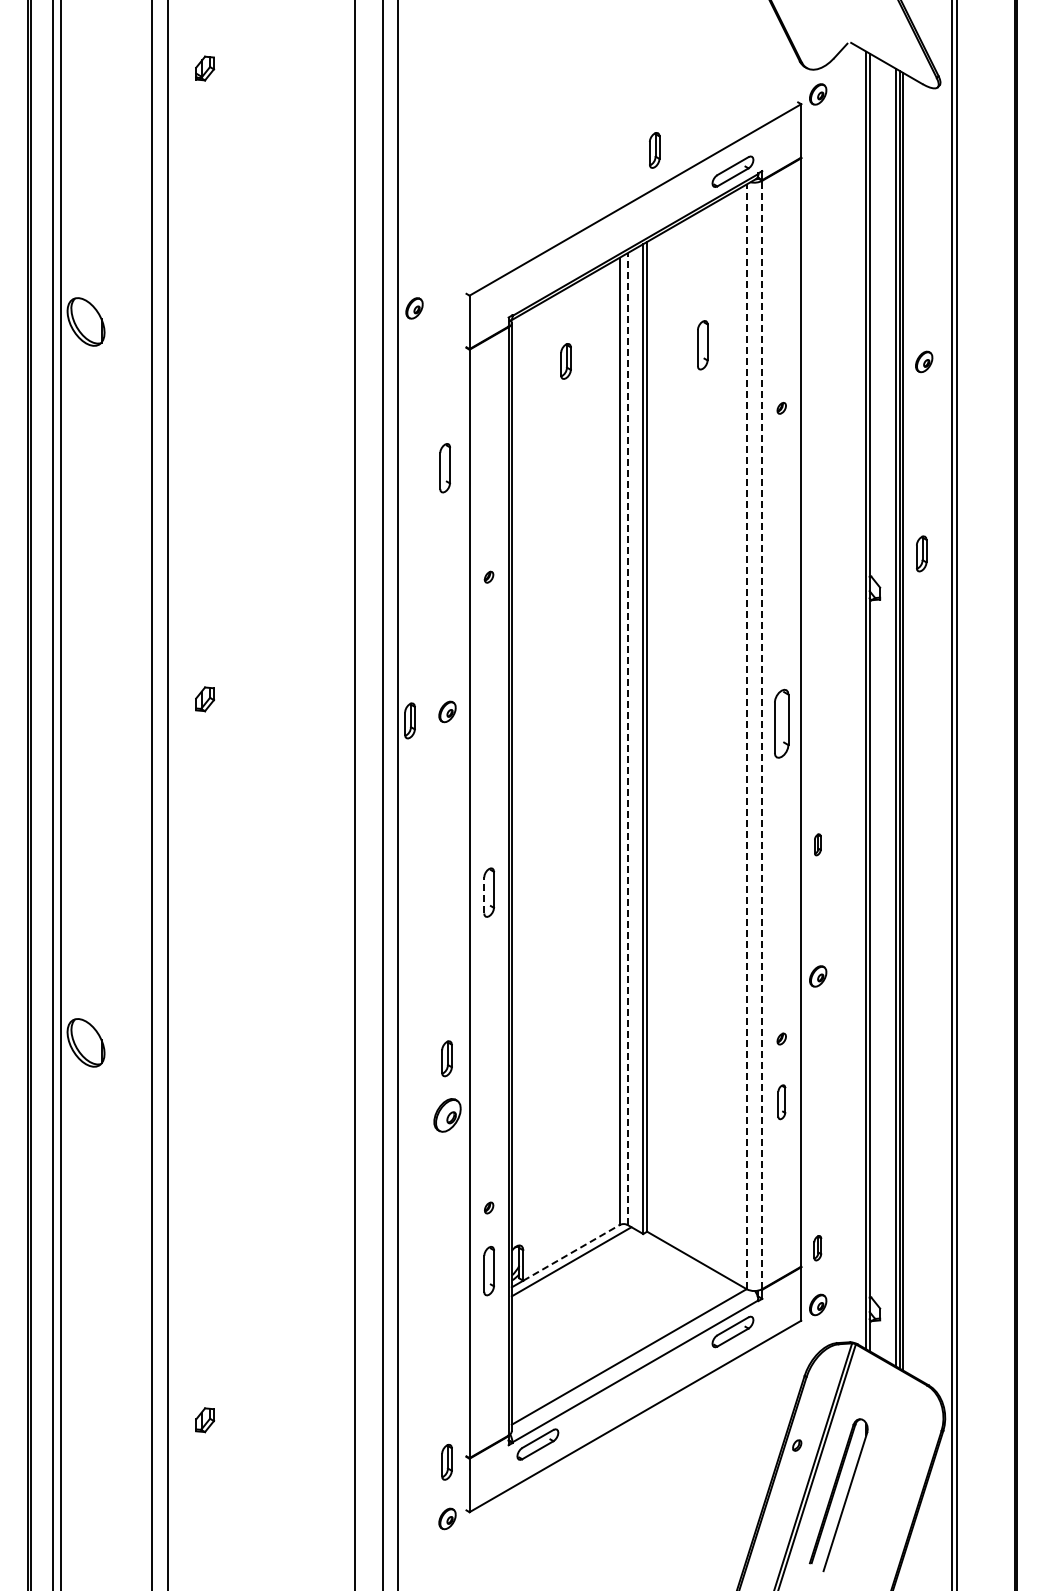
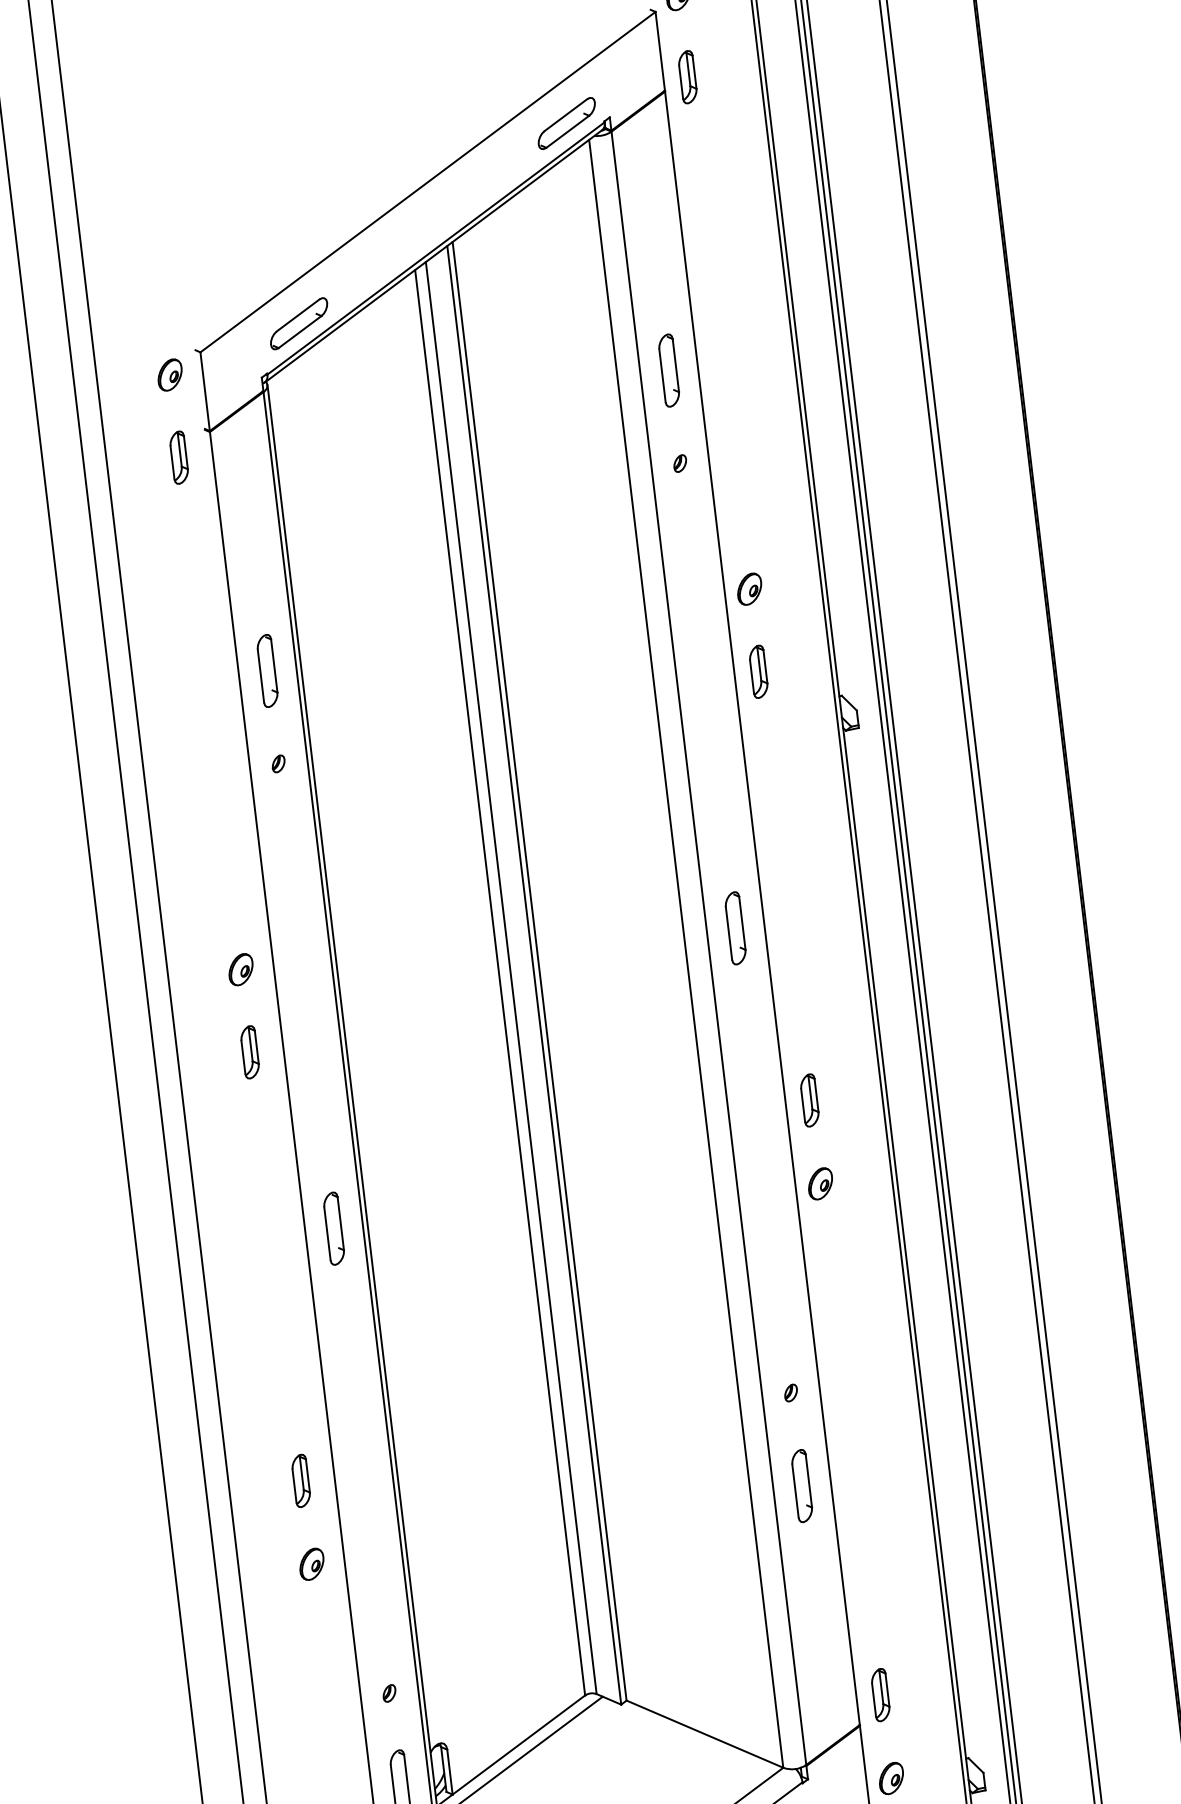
part: (654, 150) -> (687, 77), moved
part: (537, 284) -> (298, 323), added
part: (414, 308) -> (170, 375), moved
part: (702, 345) -> (668, 370), moved
part: (565, 361) -> (178, 457), moved
part: (924, 361) -> (750, 588), moved
part: (444, 468) -> (266, 671), moved
part: (921, 553) -> (758, 671), moved
part: (409, 720) -> (249, 1051), moved
part: (781, 723) -> (735, 928), size x0.71
line: (762, 734) -> (709, 947), dashed -> solid
line: (746, 736) -> (685, 953), dashed -> solid
line: (627, 739) -> (511, 978), dashed -> solid
part: (817, 844) -> (809, 1100), size x1.67
line: (484, 894) -> (327, 1232), dashed -> solid
part: (818, 976) -> (821, 1183), moved
part: (781, 1102) -> (801, 1486), size x1.43
part: (447, 1115) -> (311, 1564), size x0.62
part: (817, 1247) -> (880, 1693), size x1.43
line: (571, 1252) -> (518, 1744), dashed -> solid

